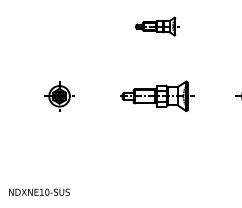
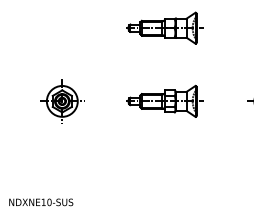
part: (156, 26) -> (164, 27), size x1.67
part: (59, 96) -> (62, 101), size x1.43

